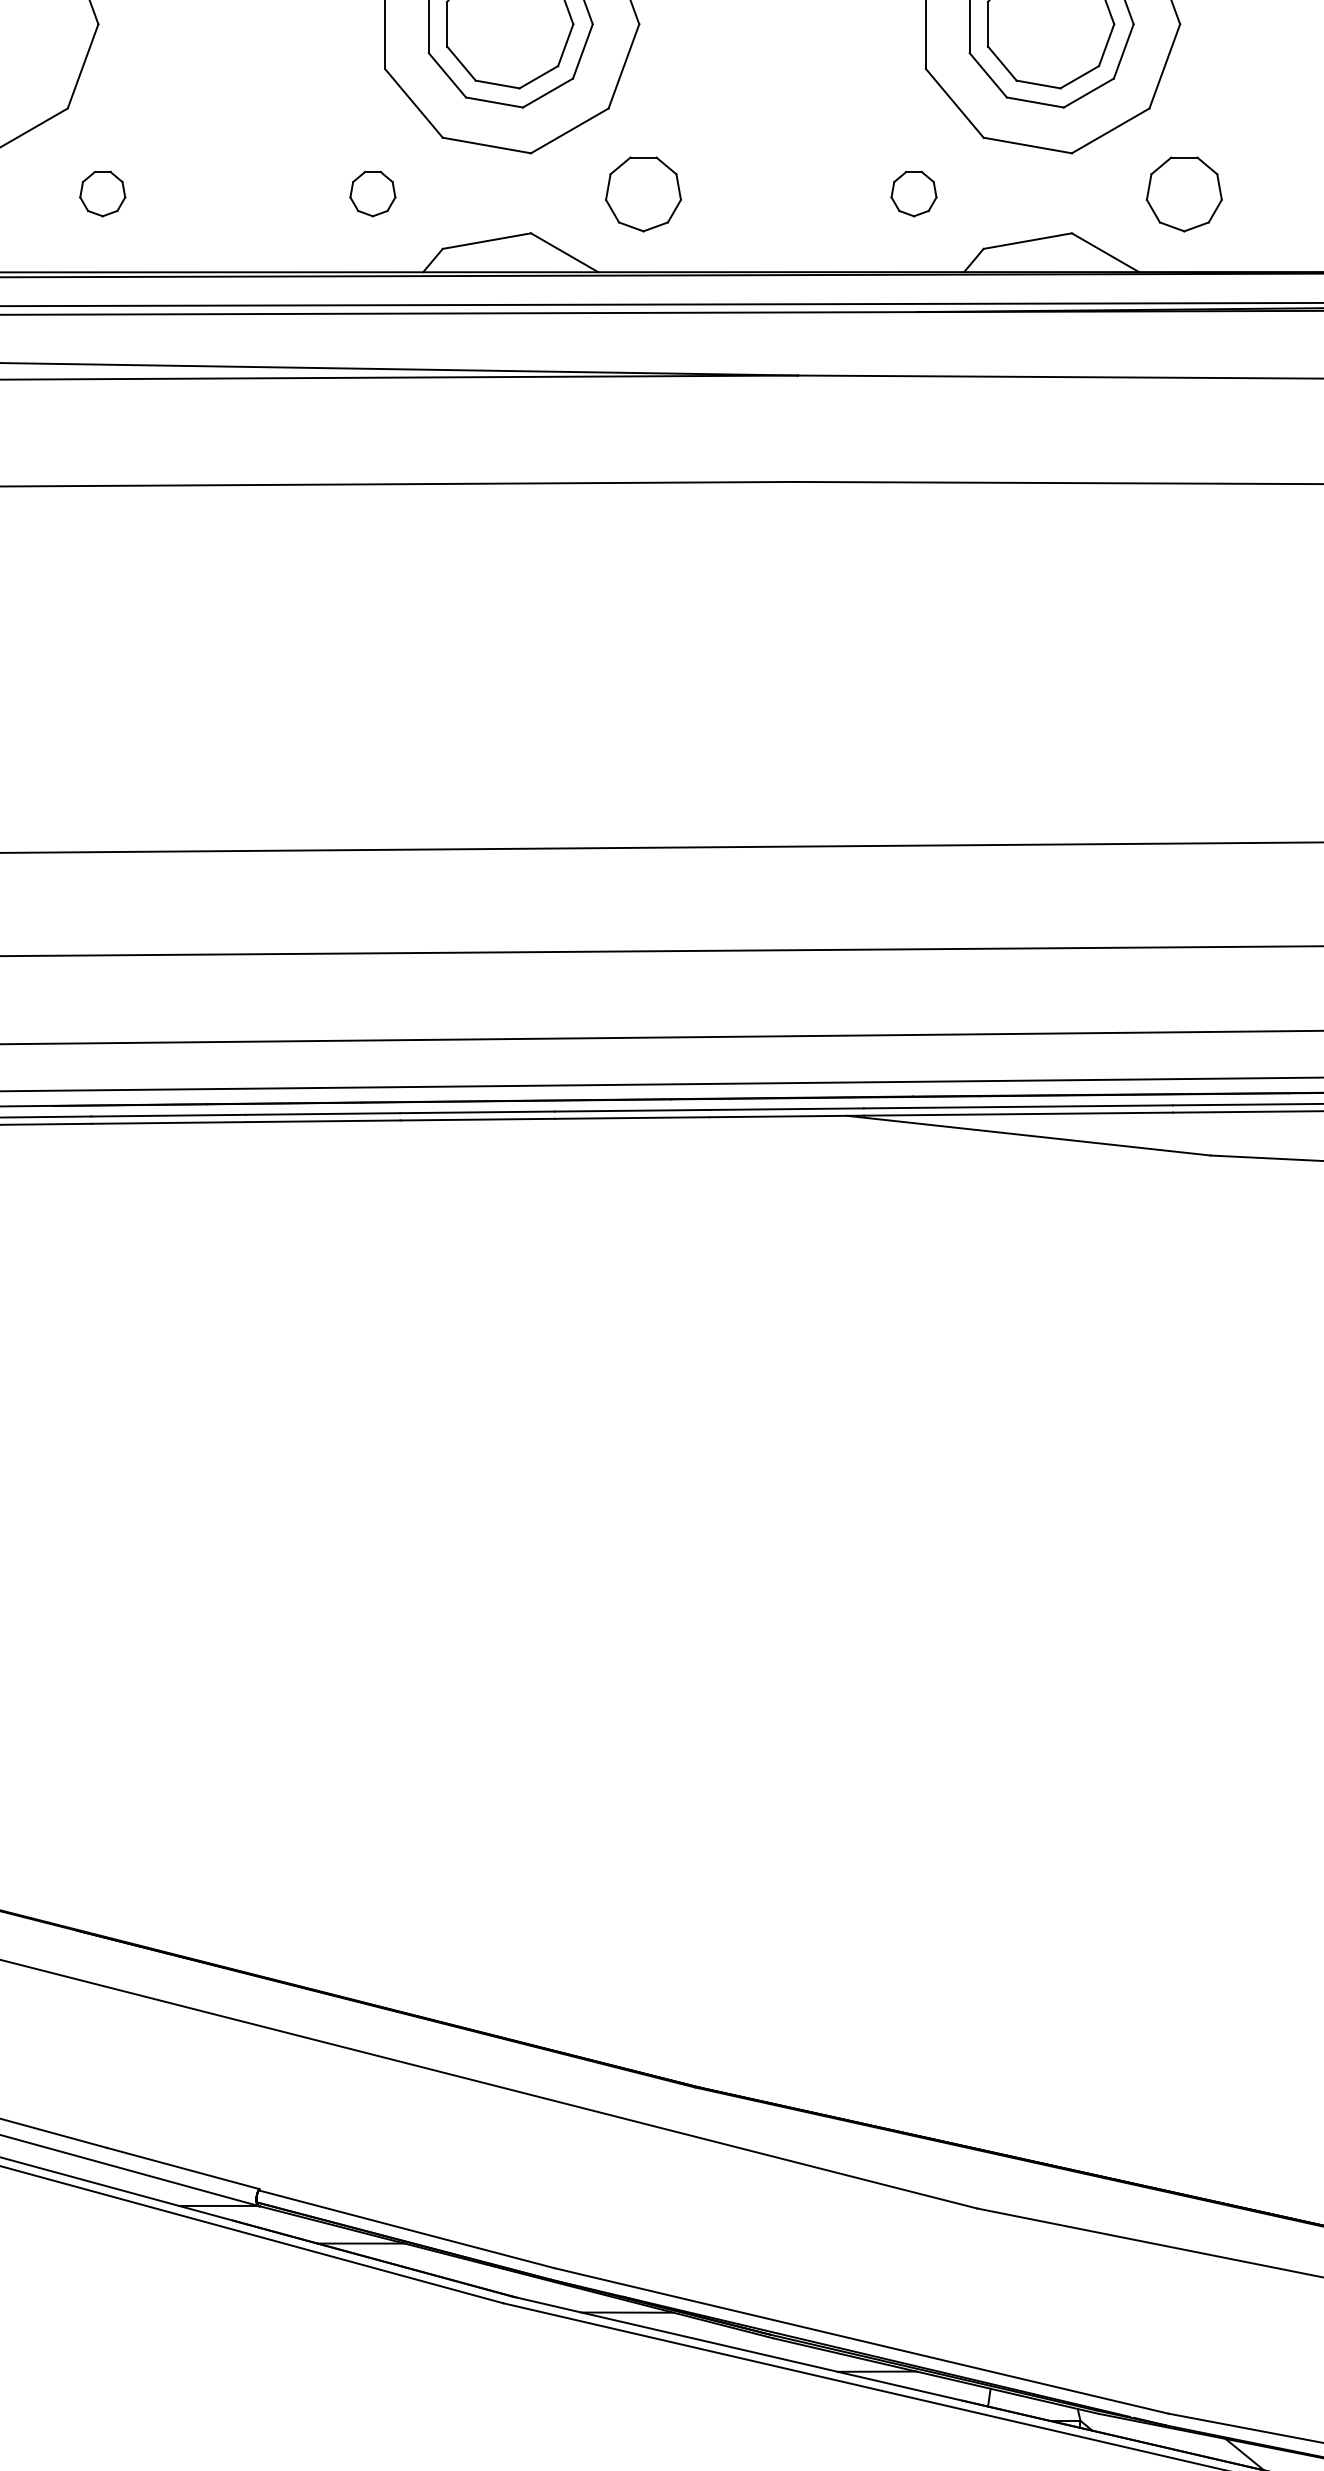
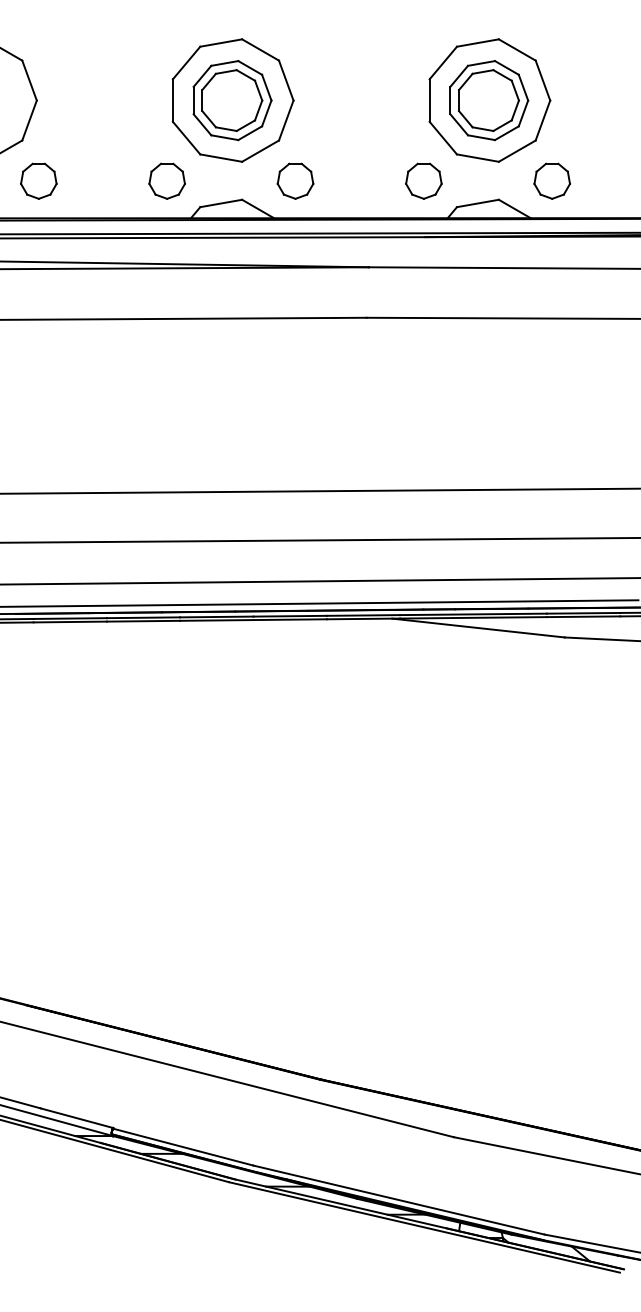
part: (101, 192) -> (38, 180), size x1.67
part: (371, 192) -> (166, 180), size x1.67
part: (913, 192) -> (423, 180), size x1.67

